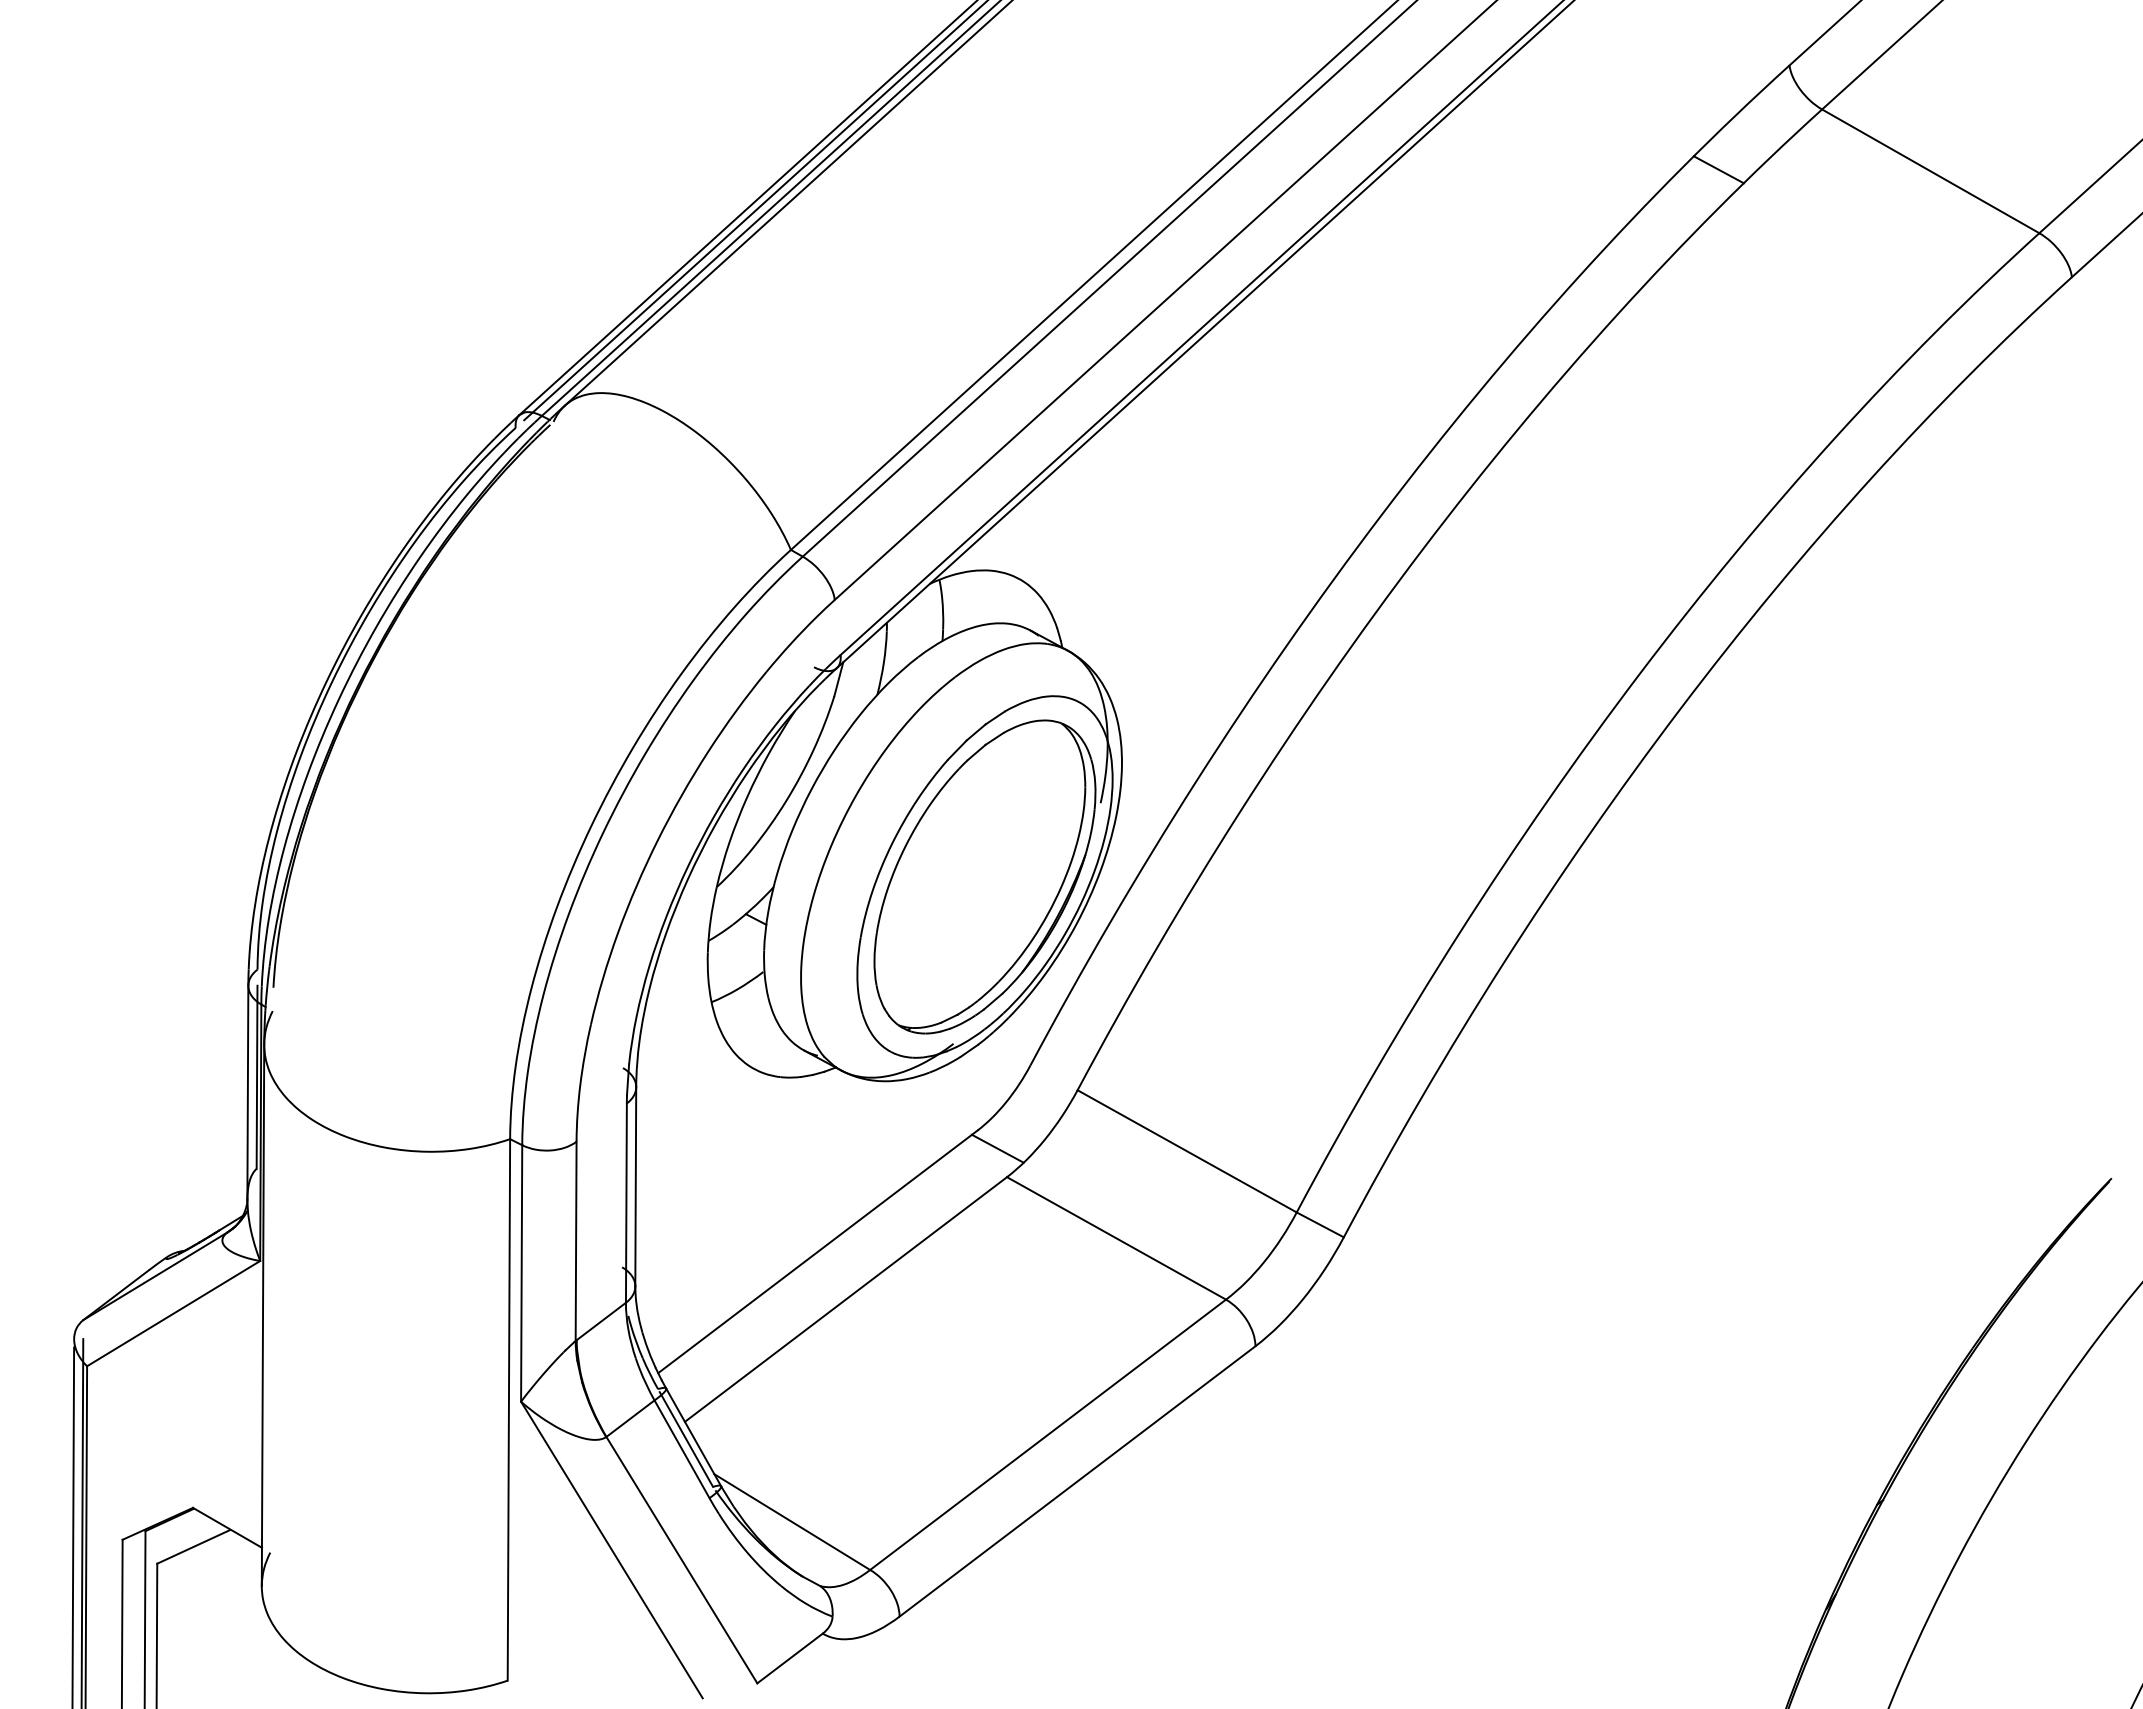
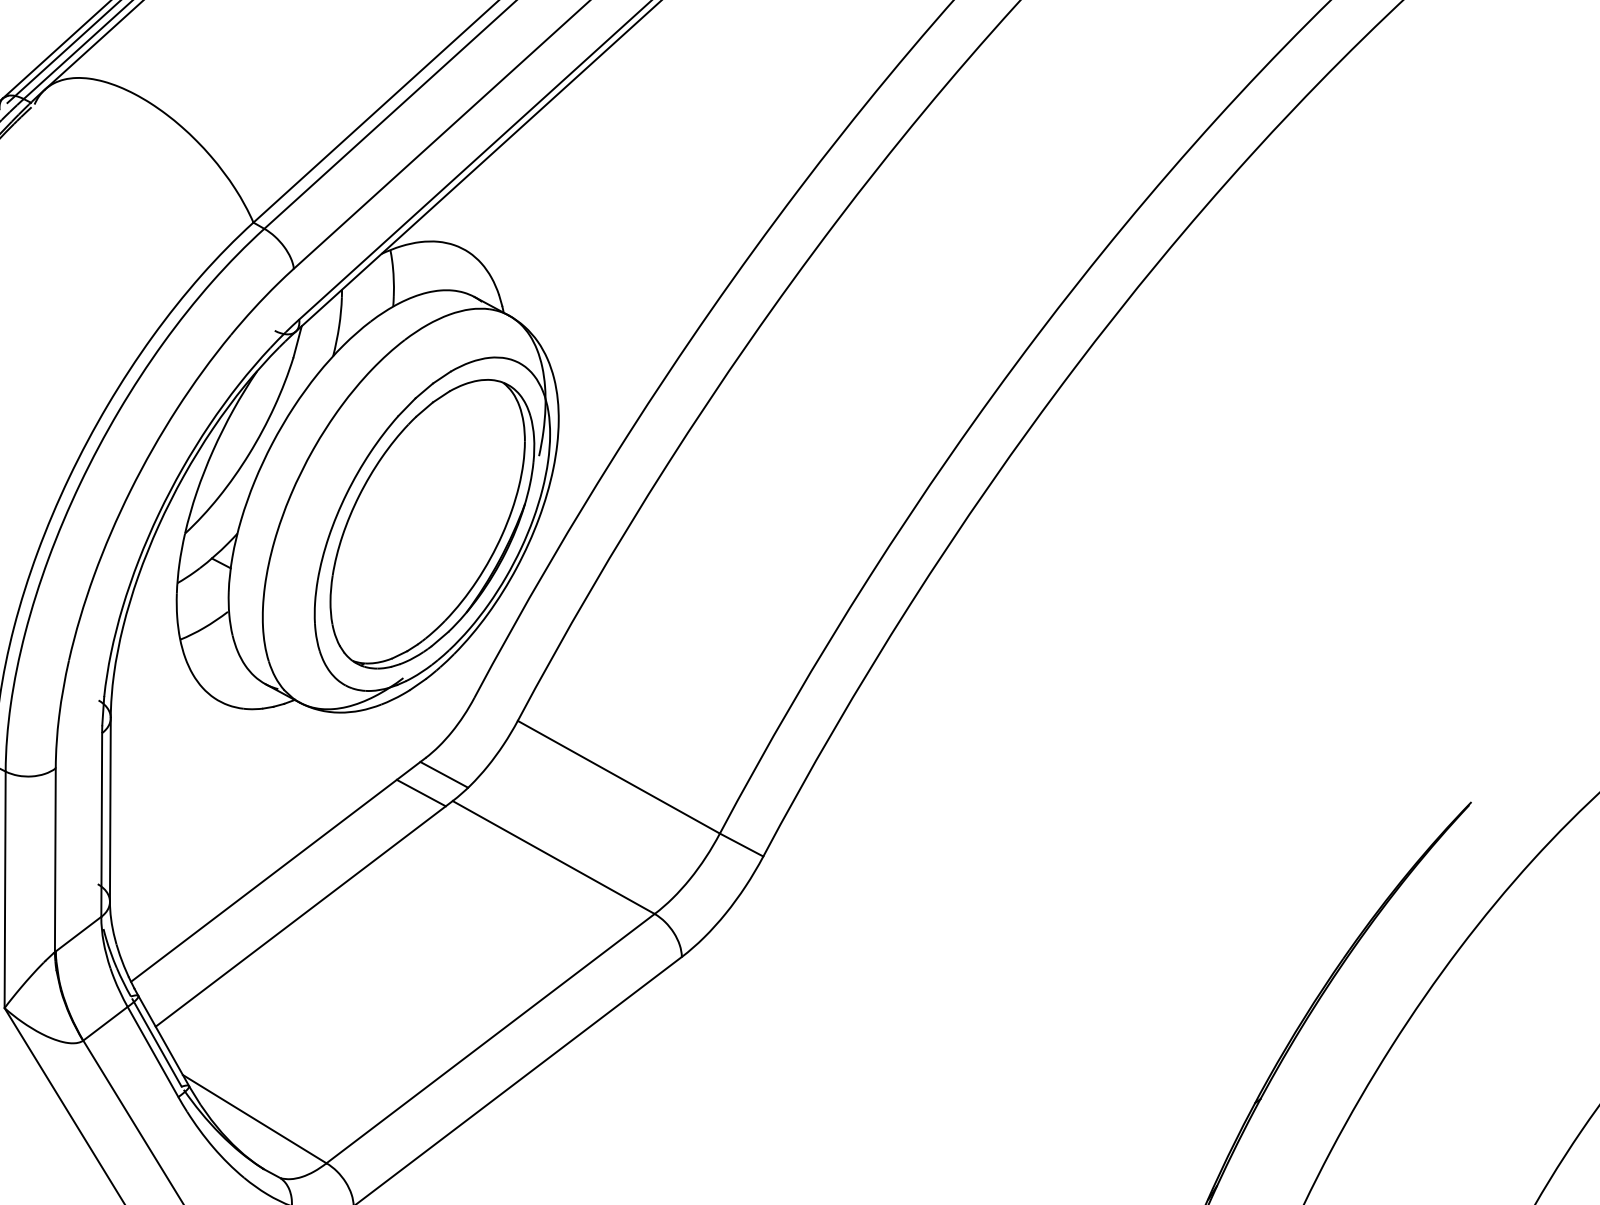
line: (972, 1168) -> (420, 793), added

